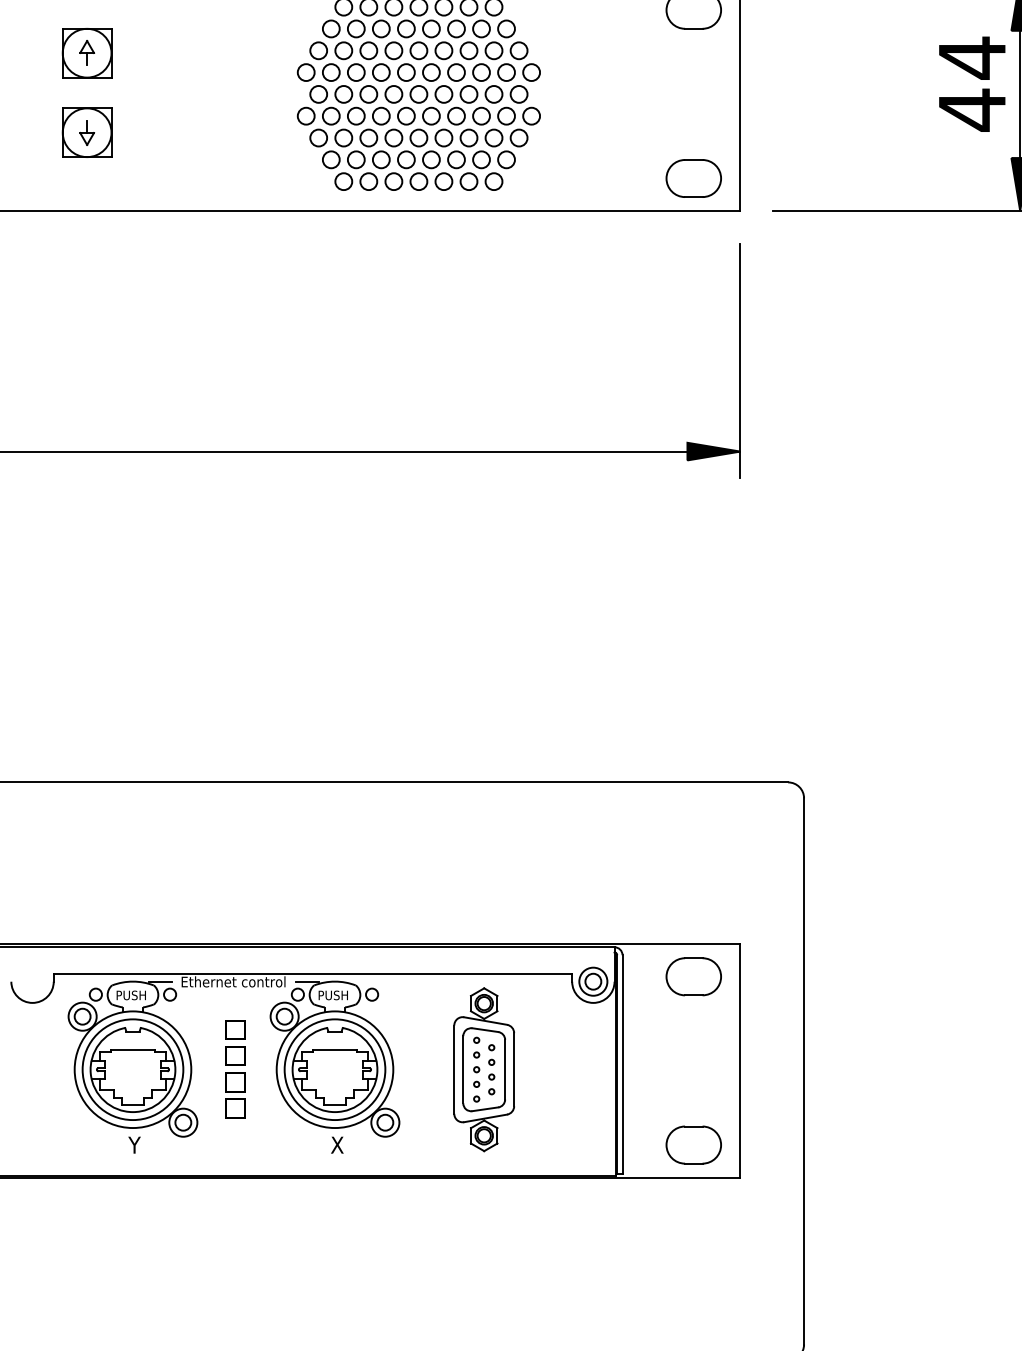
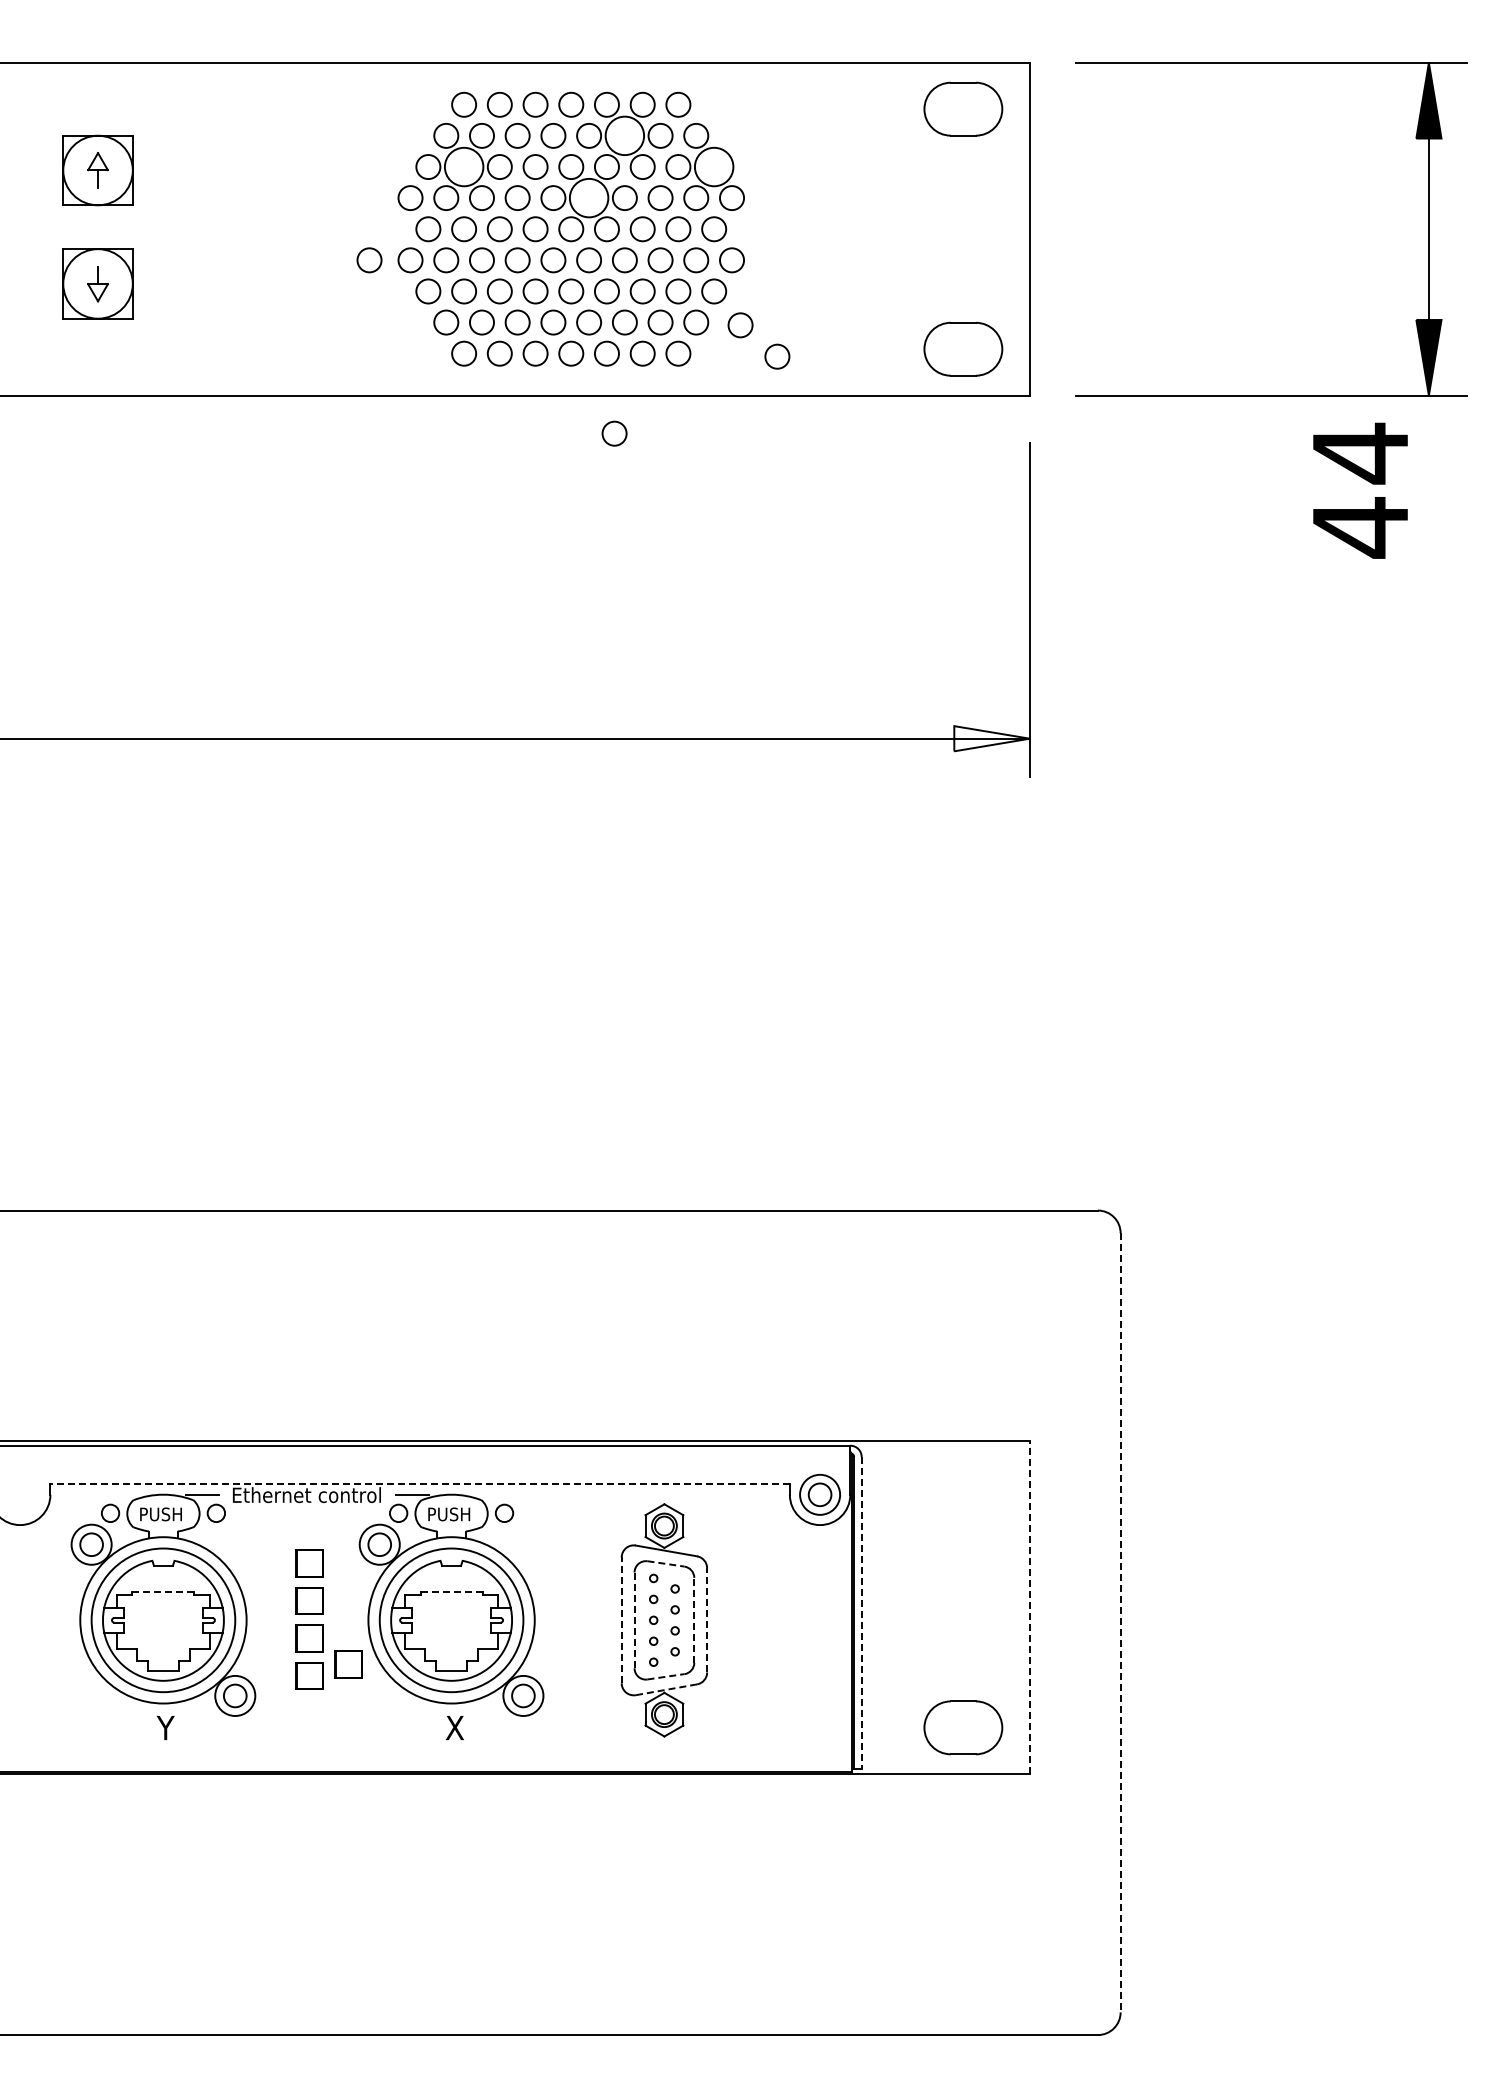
circle: (456, 28) -> (624, 135), size x1.6
circle: (344, 51) -> (464, 167), size x1.6
circle: (519, 51) -> (714, 167), size x1.6
circle: (431, 72) -> (589, 198), size x1.6
text: (972, 84) -> (1360, 490), moved
circle: (277, 116) -> (369, 260), added
circle: (537, 161) -> (740, 325), added
circle: (563, 183) -> (777, 356), added
circle: (449, 237) -> (614, 433), added
fill: (713, 451) -> (991, 738), removed
line: (313, 973) -> (420, 1483), solid -> dashed
part: (693, 976) -> (963, 1487), removed
line: (485, 1029) -> (666, 1563), solid -> dashed
line: (133, 1050) -> (163, 1592), solid -> dashed
line: (334, 1050) -> (451, 1592), solid -> dashed
line: (740, 1060) -> (1029, 1607), solid -> dashed
line: (622, 1064) -> (861, 1612), solid -> dashed
line: (454, 1069) -> (621, 1620), solid -> dashed
line: (463, 1069) -> (634, 1620), solid -> dashed
line: (505, 1069) -> (694, 1620), solid -> dashed
line: (514, 1069) -> (707, 1619), solid -> dashed
line: (803, 1071) -> (1120, 1622), solid -> dashed
part: (262, 1100) -> (348, 1664), added
line: (485, 1109) -> (666, 1676), solid -> dashed
line: (484, 1118) -> (665, 1689), solid -> dashed

